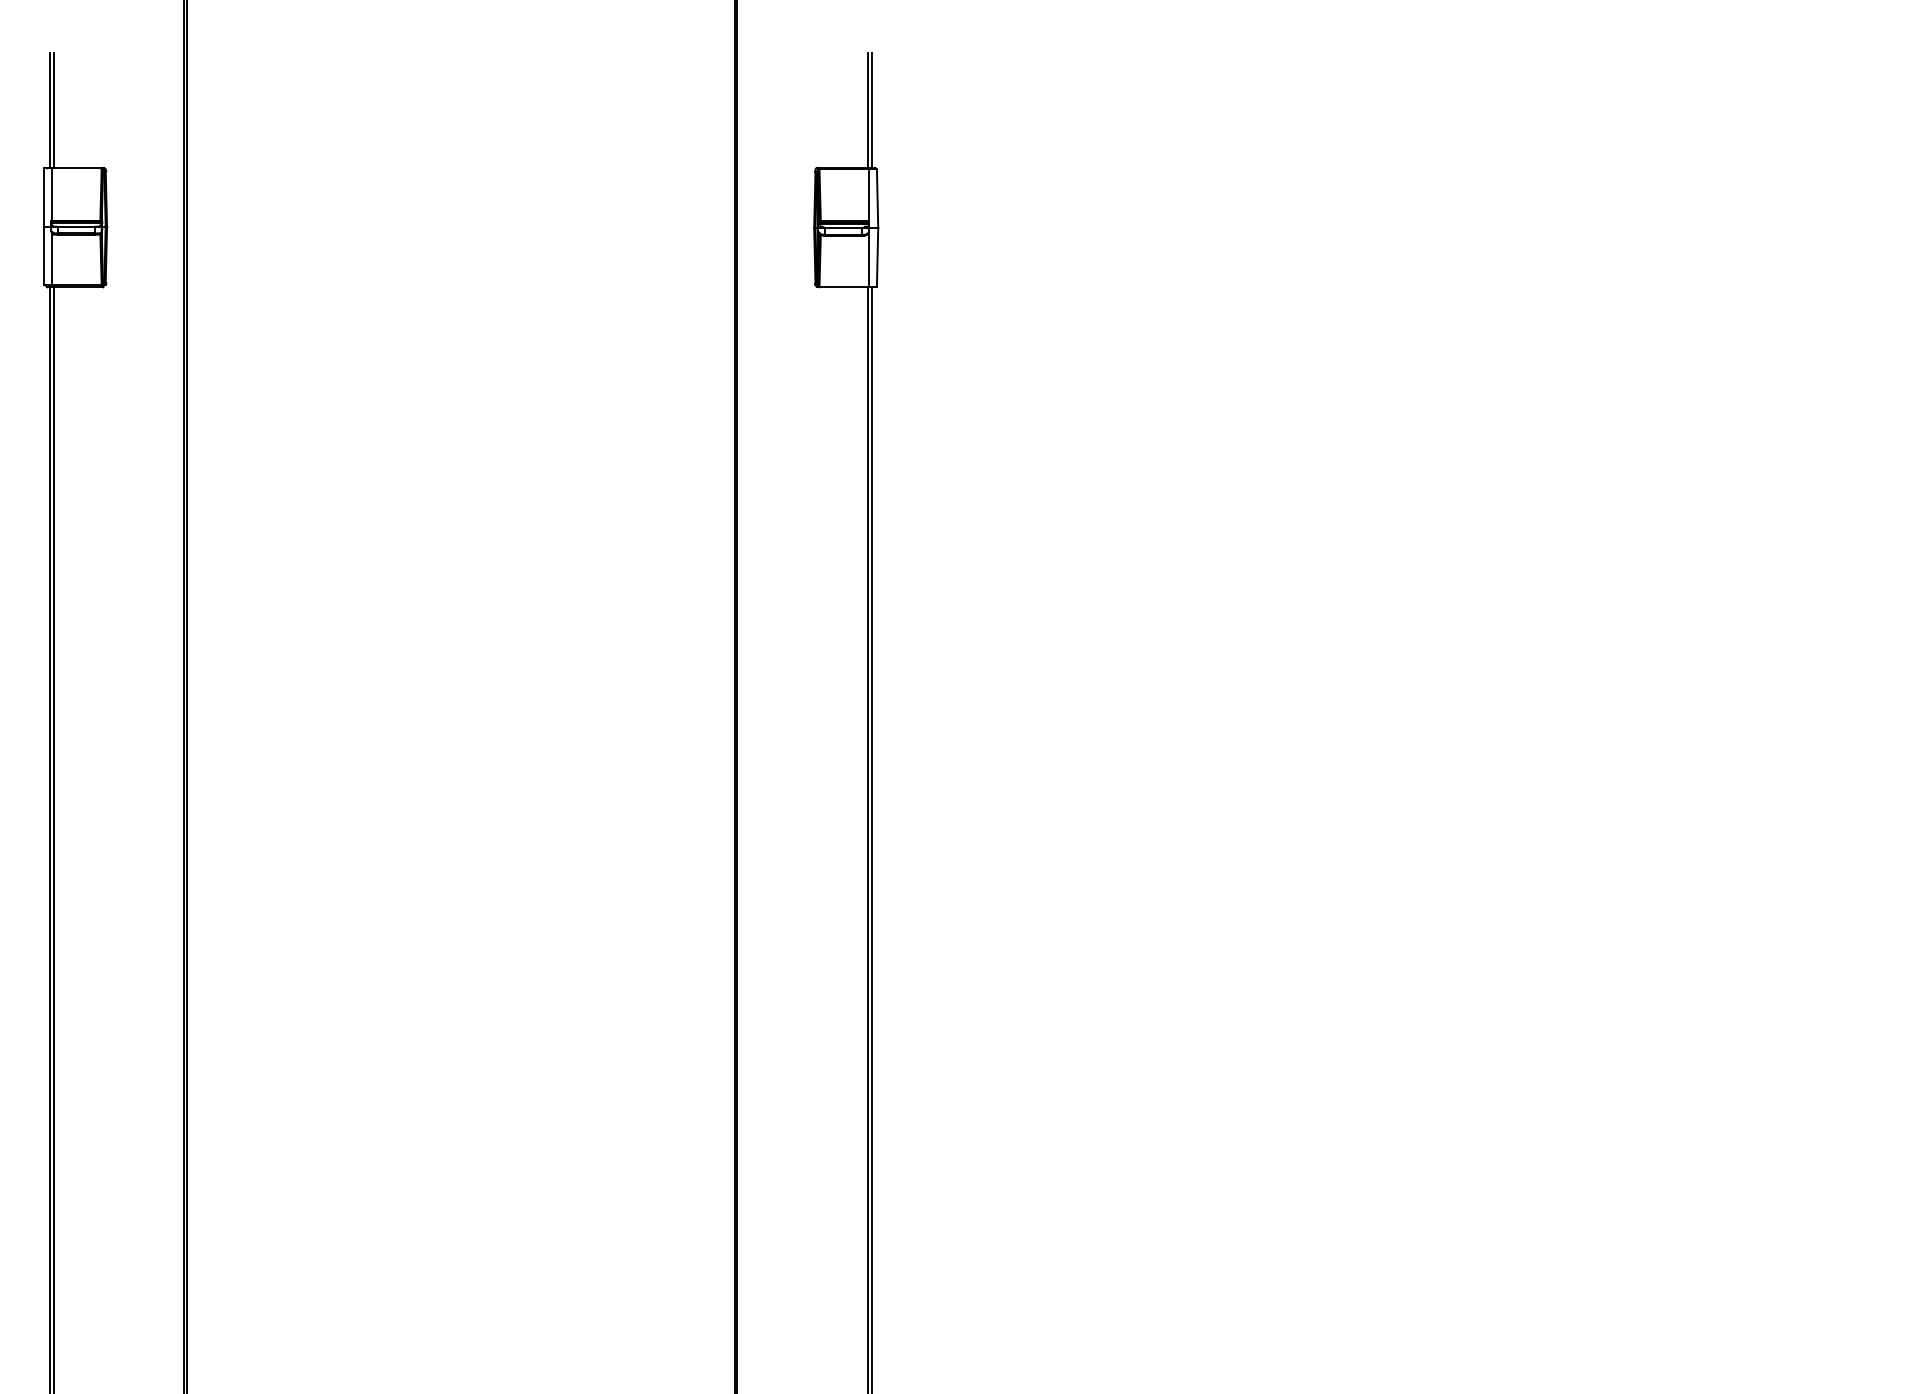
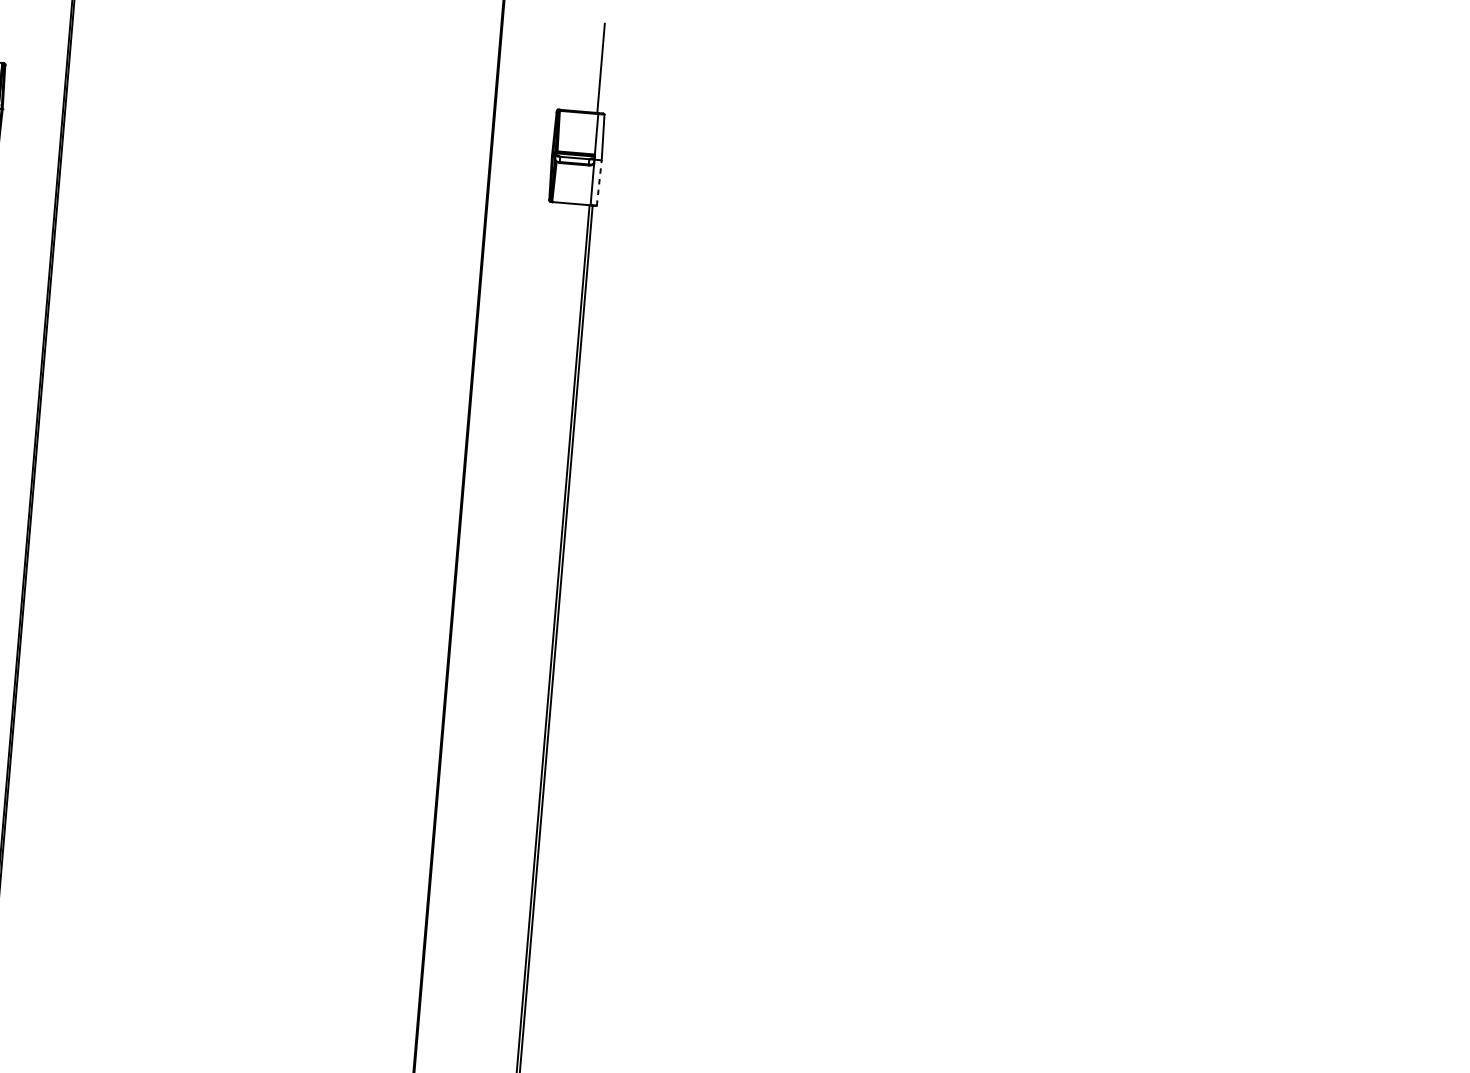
line: (871, 110) -> (604, 68), removed
line: (877, 256) -> (599, 182), solid -> dashed

